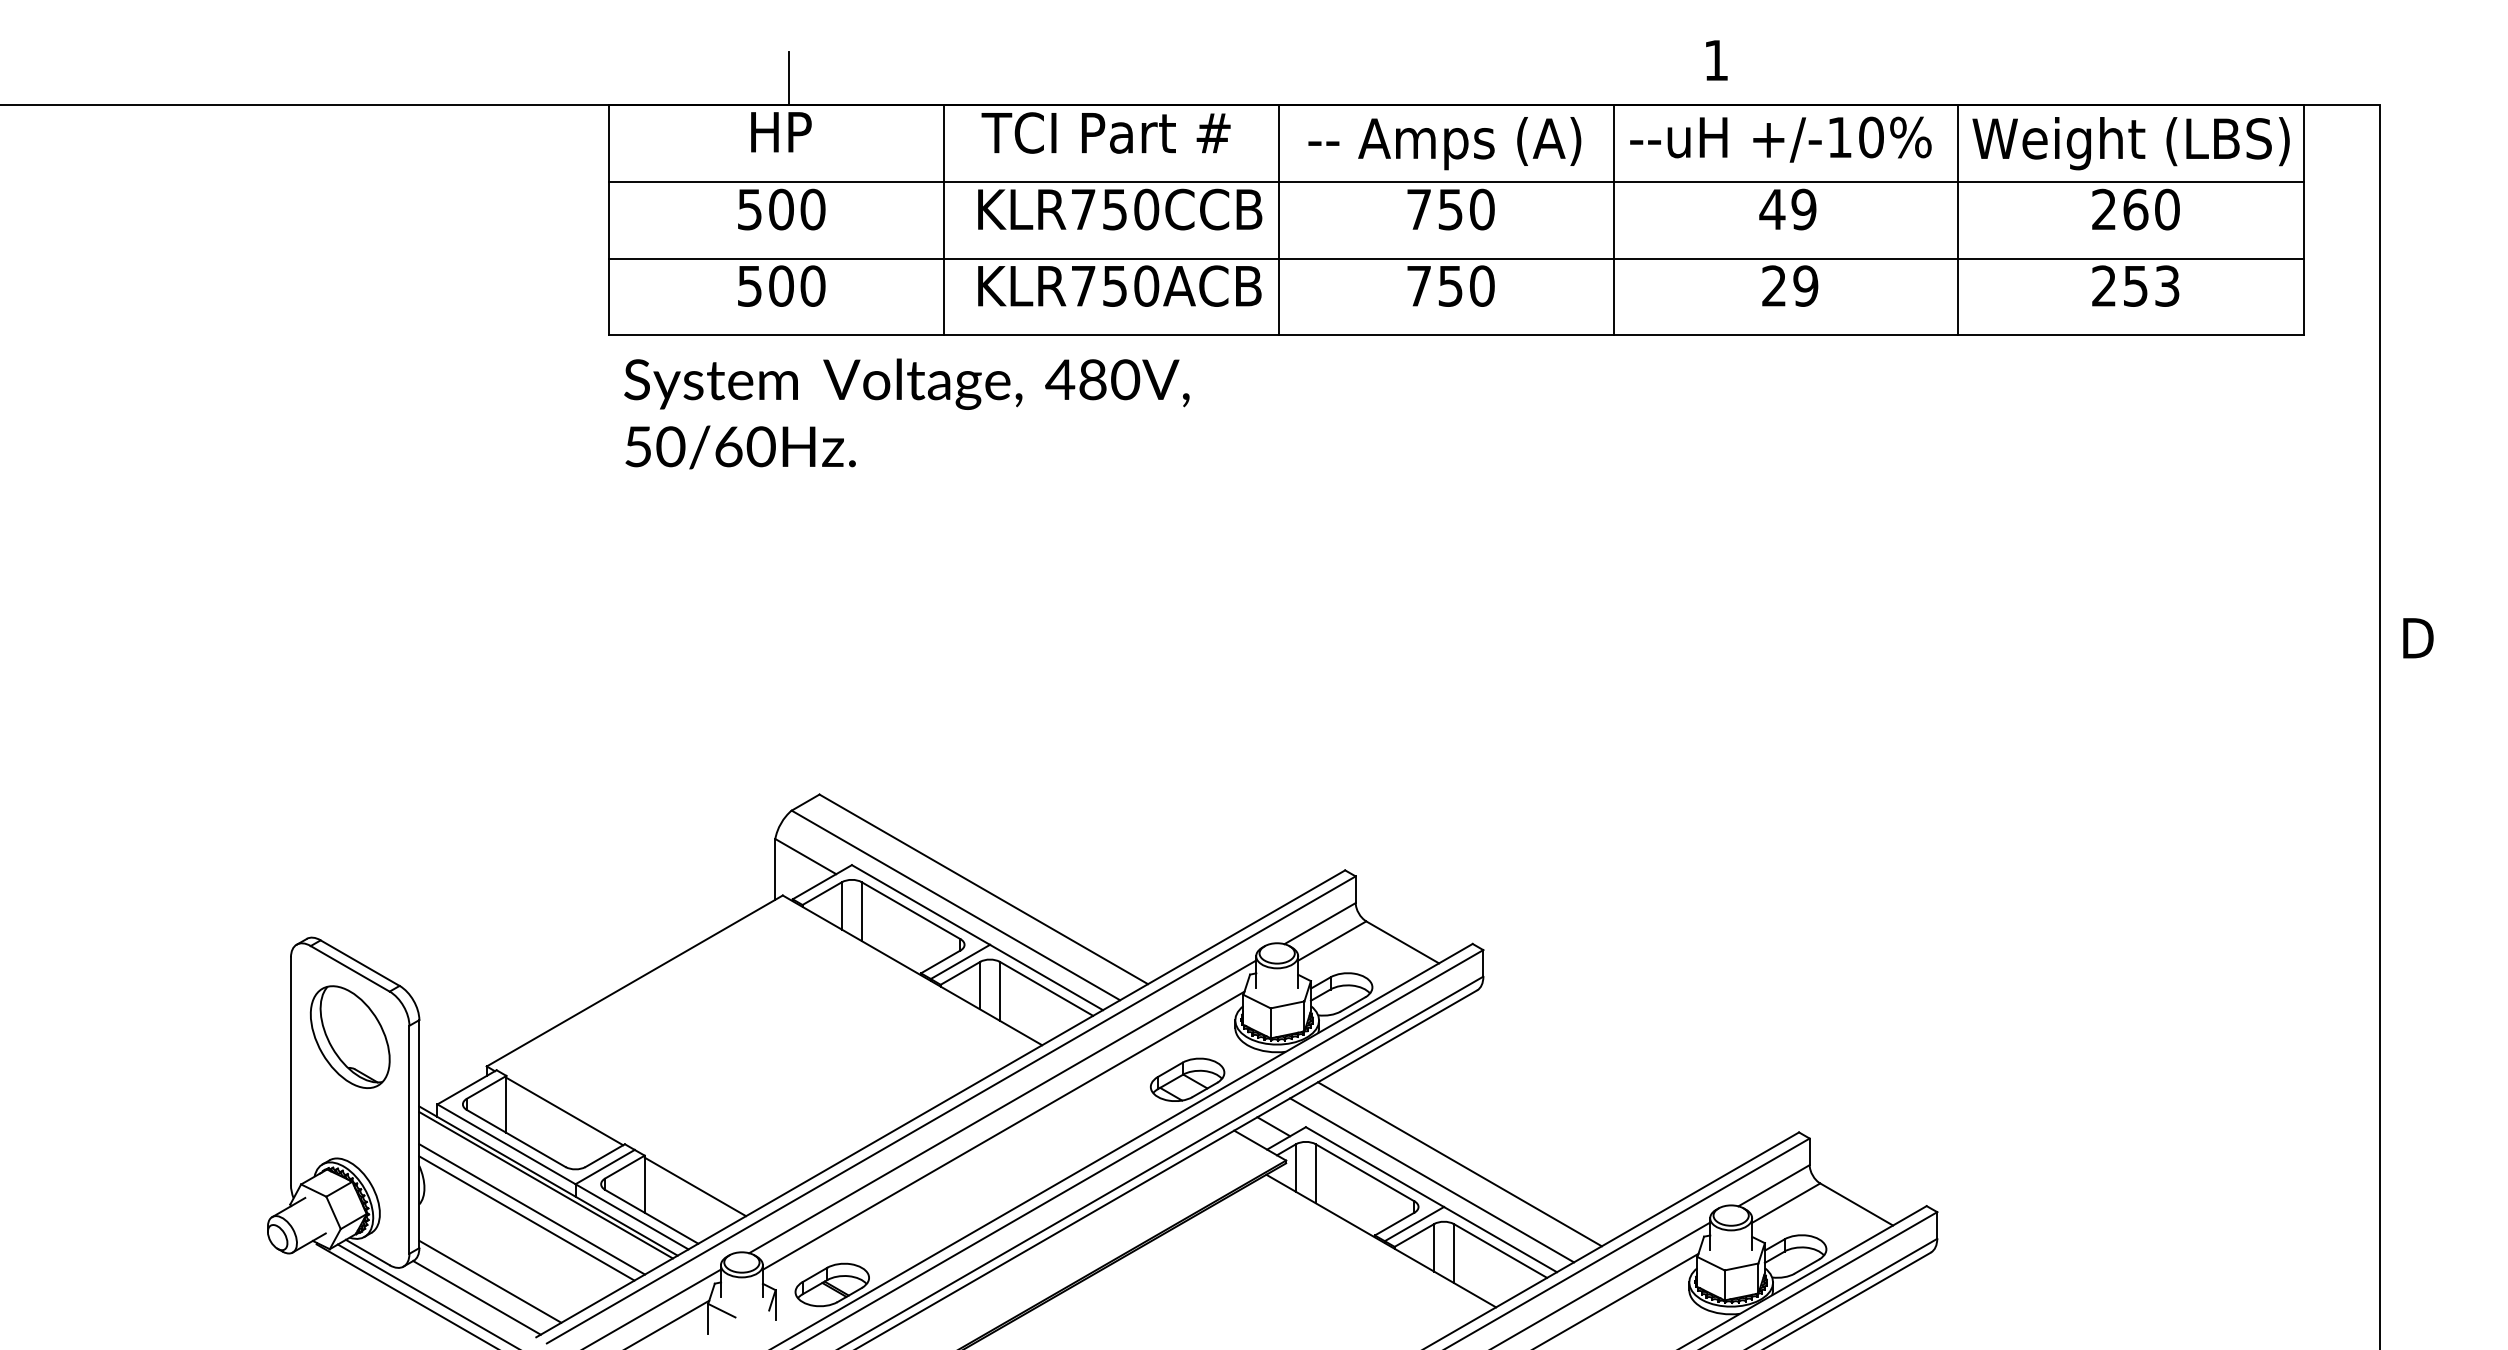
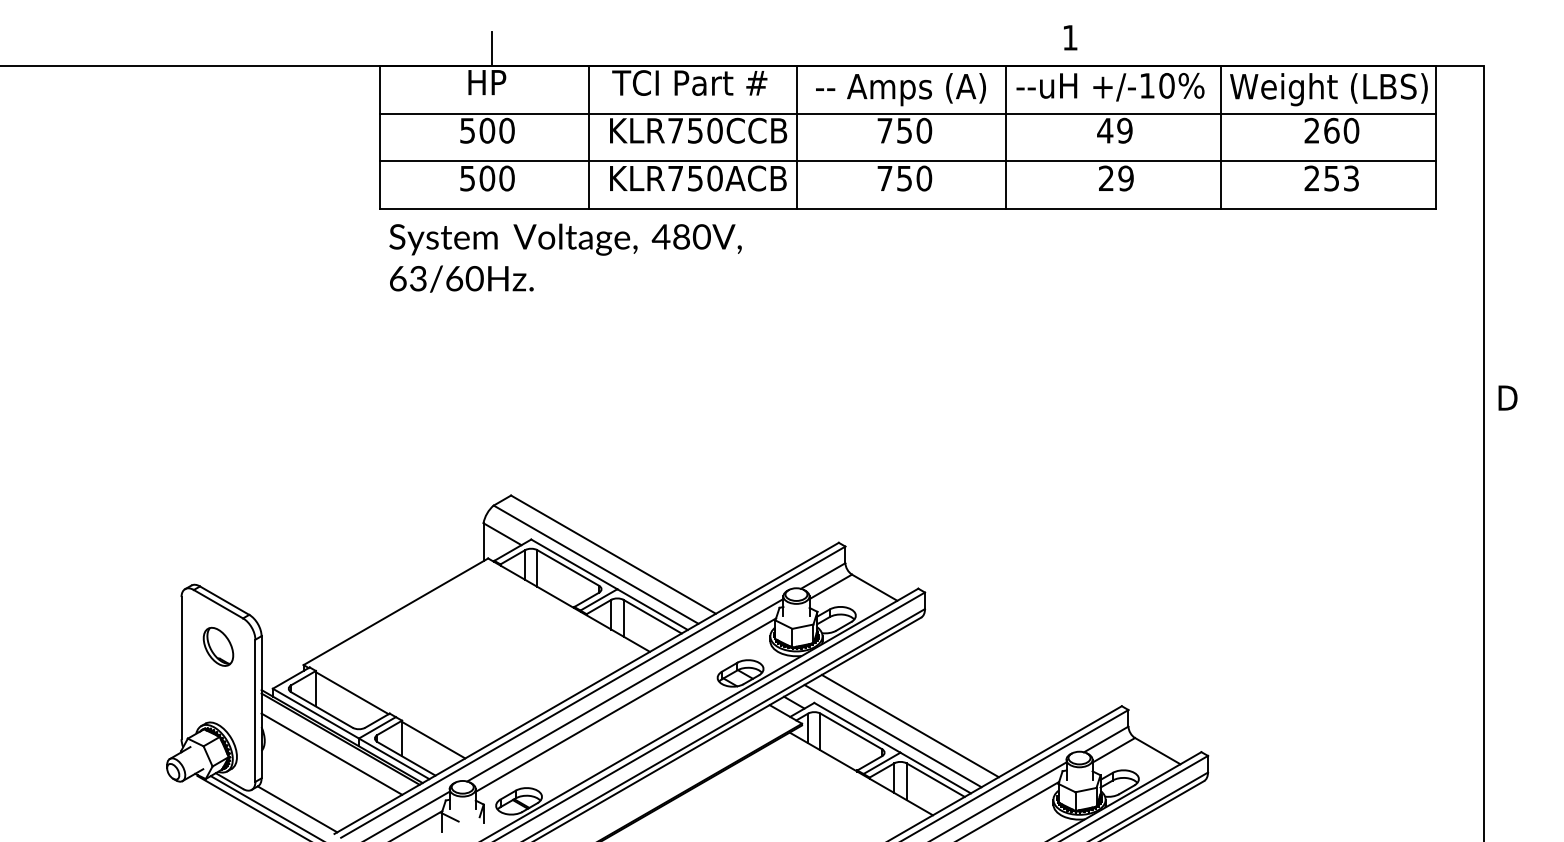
text: (654, 446) -> (408, 278), 50/60Hz. -> 63/60Hz.
part: (350, 1036) -> (218, 646), size x0.6
line: (526, 1217) -> (328, 759), removed
line: (489, 1280) -> (305, 798), removed

